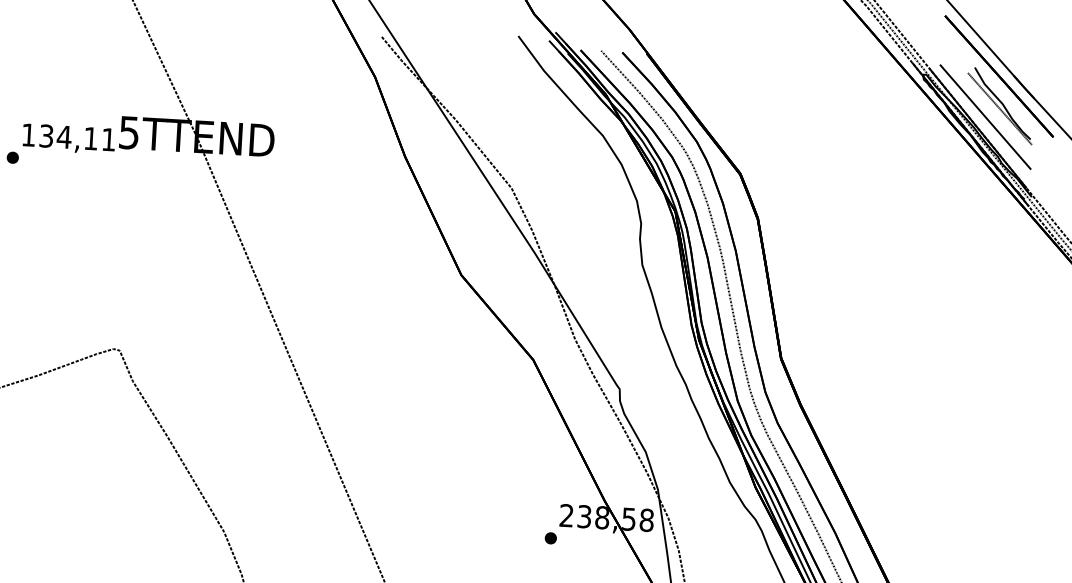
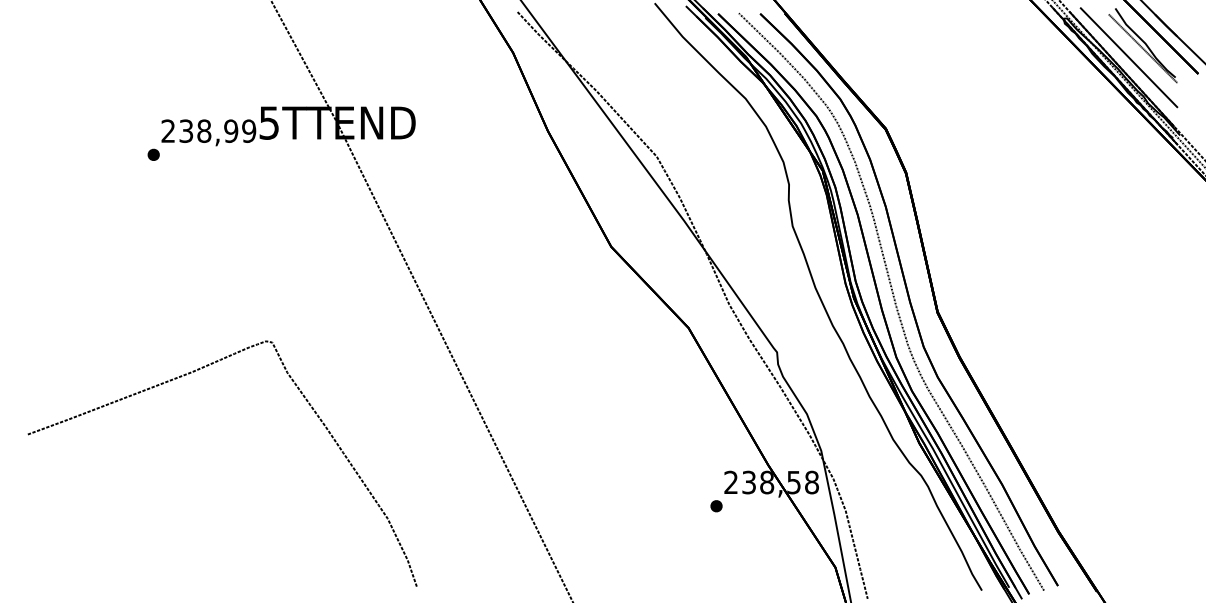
text: (68, 136) -> (208, 130), 134,11 -> 238,99

